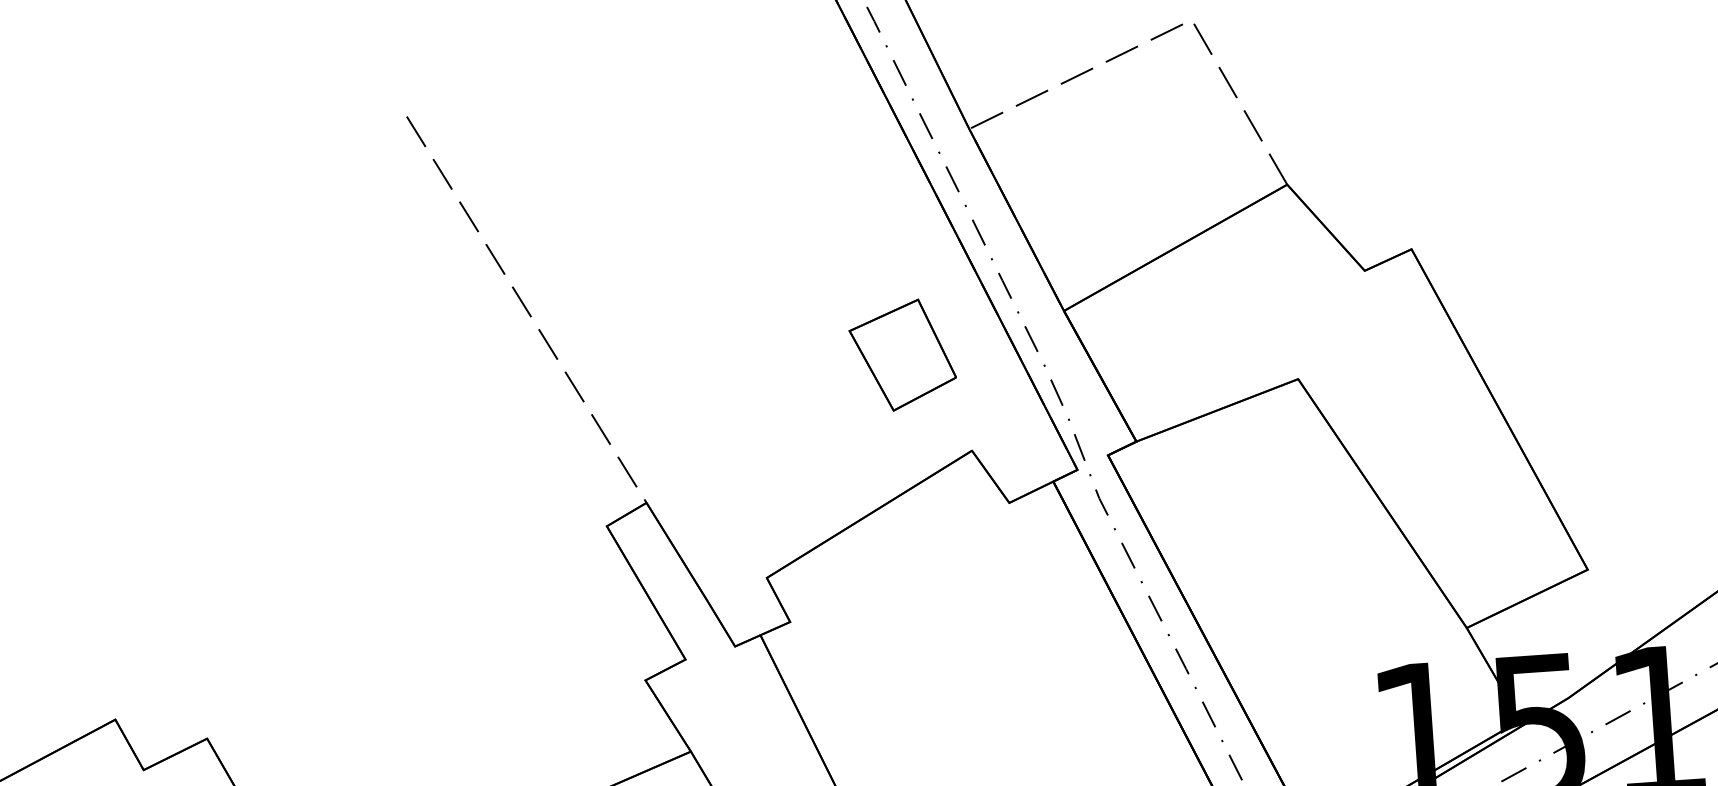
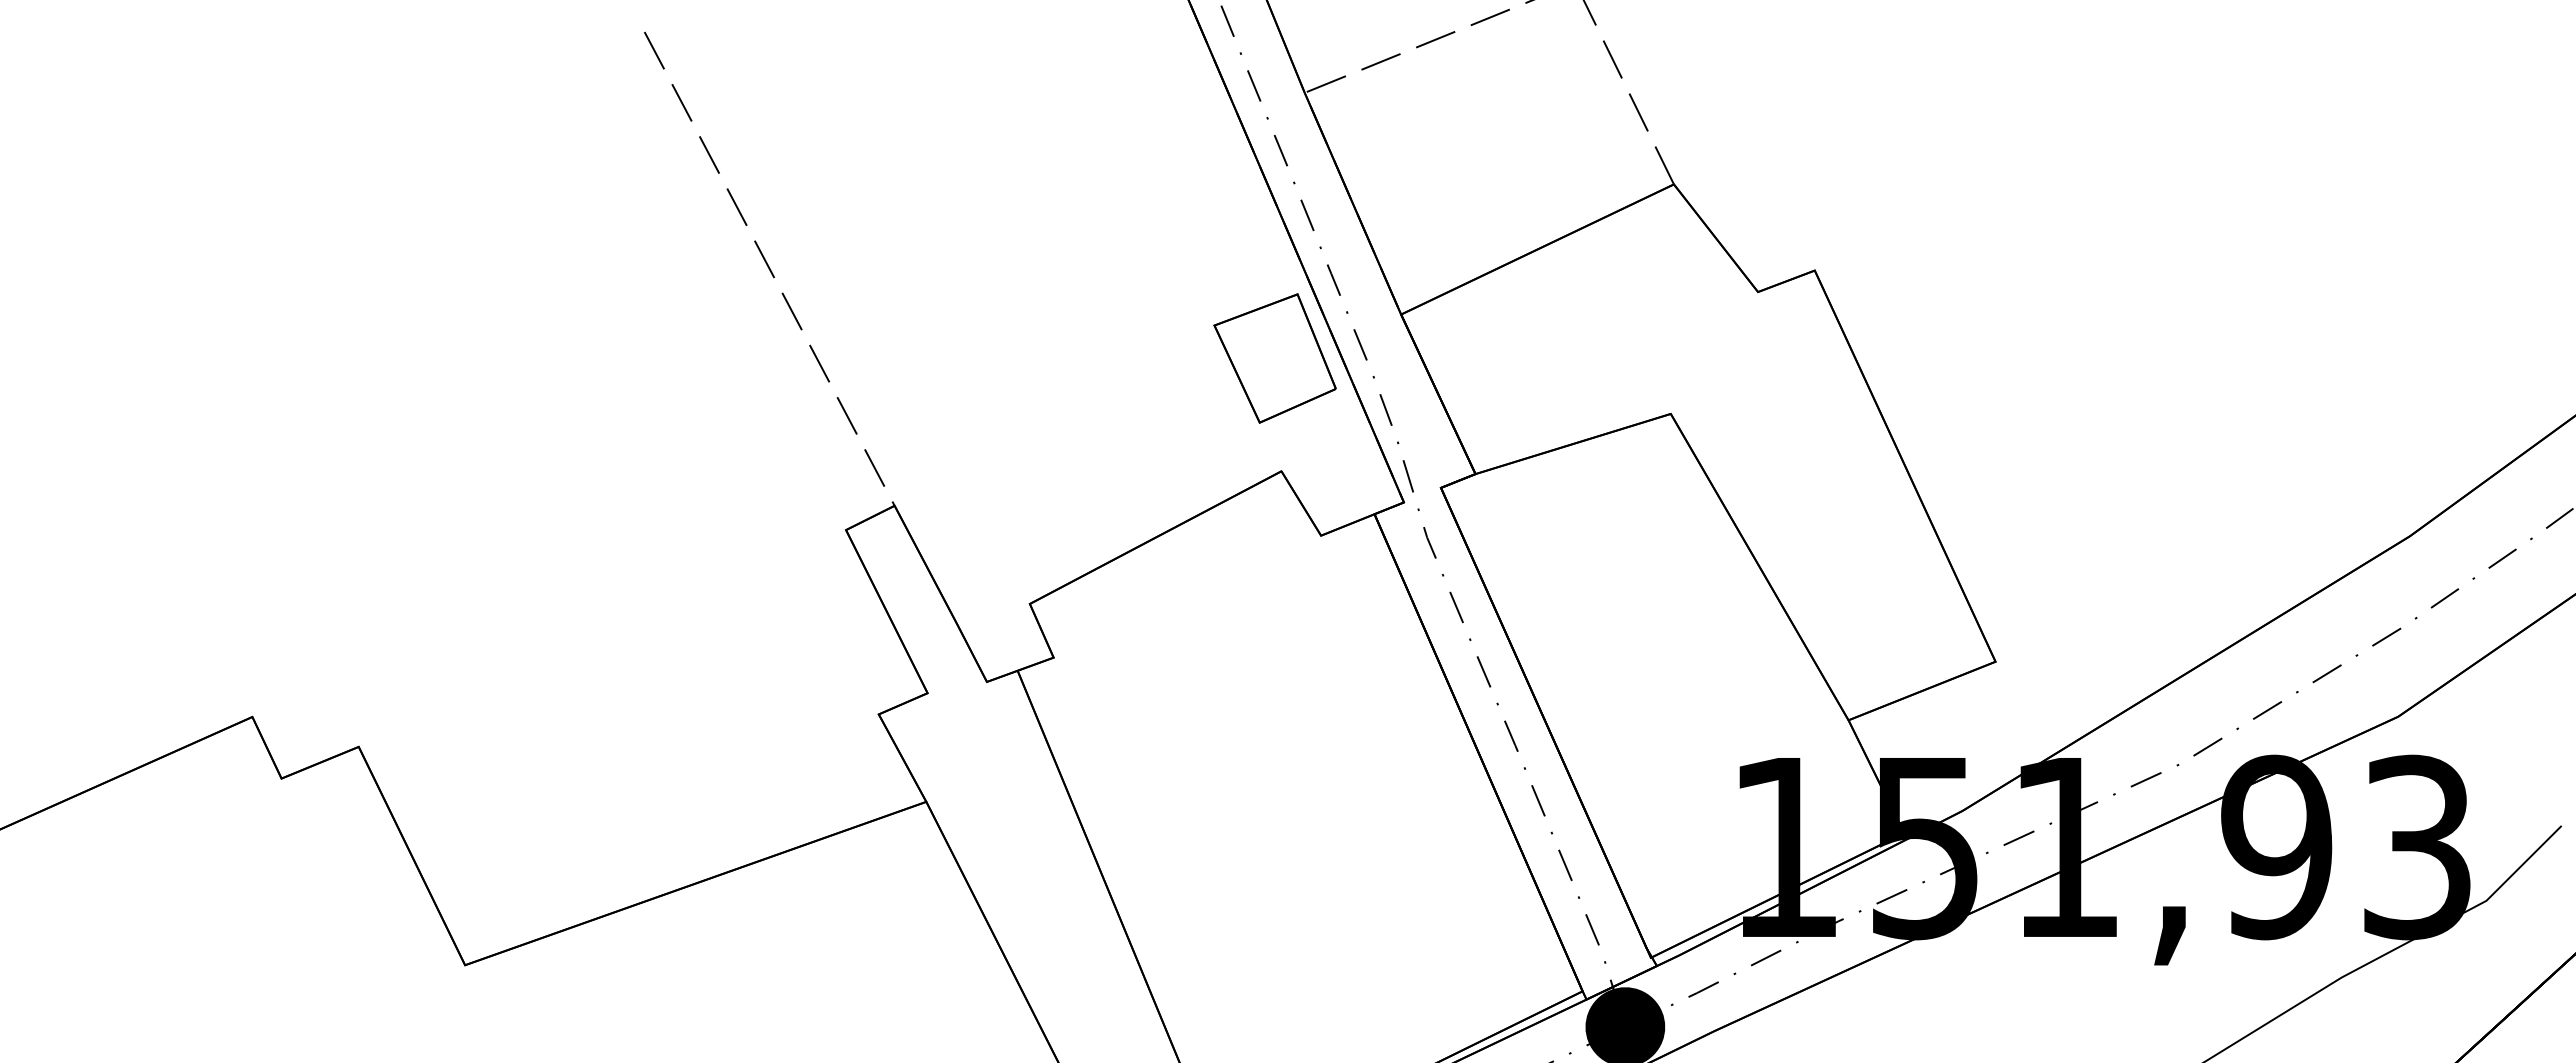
part: (902, 355) -> (1274, 358), moved

